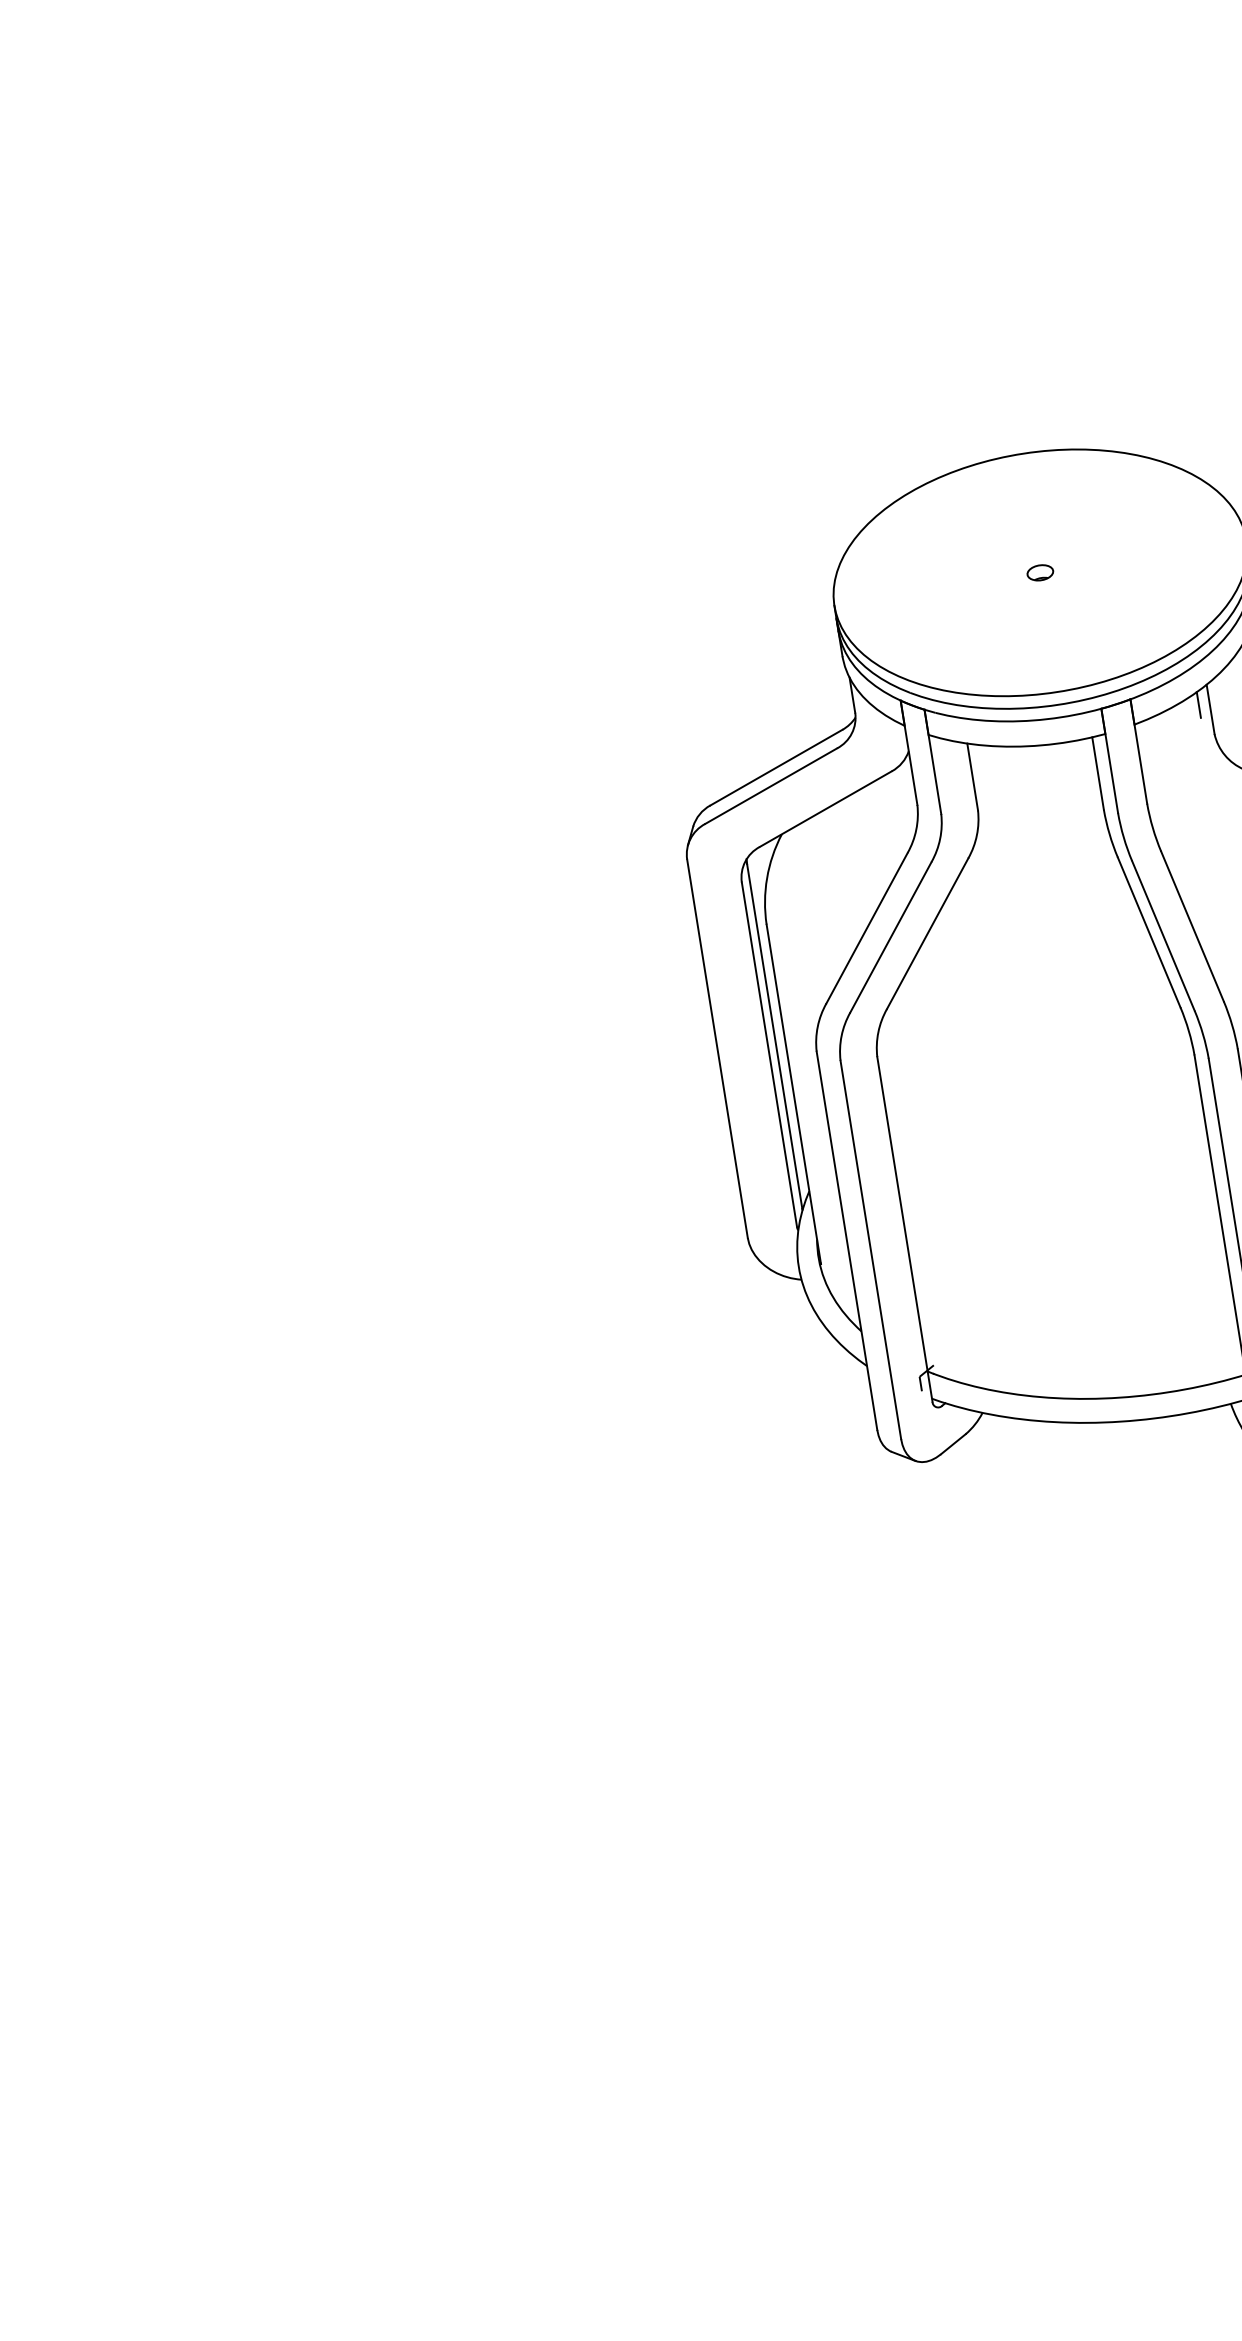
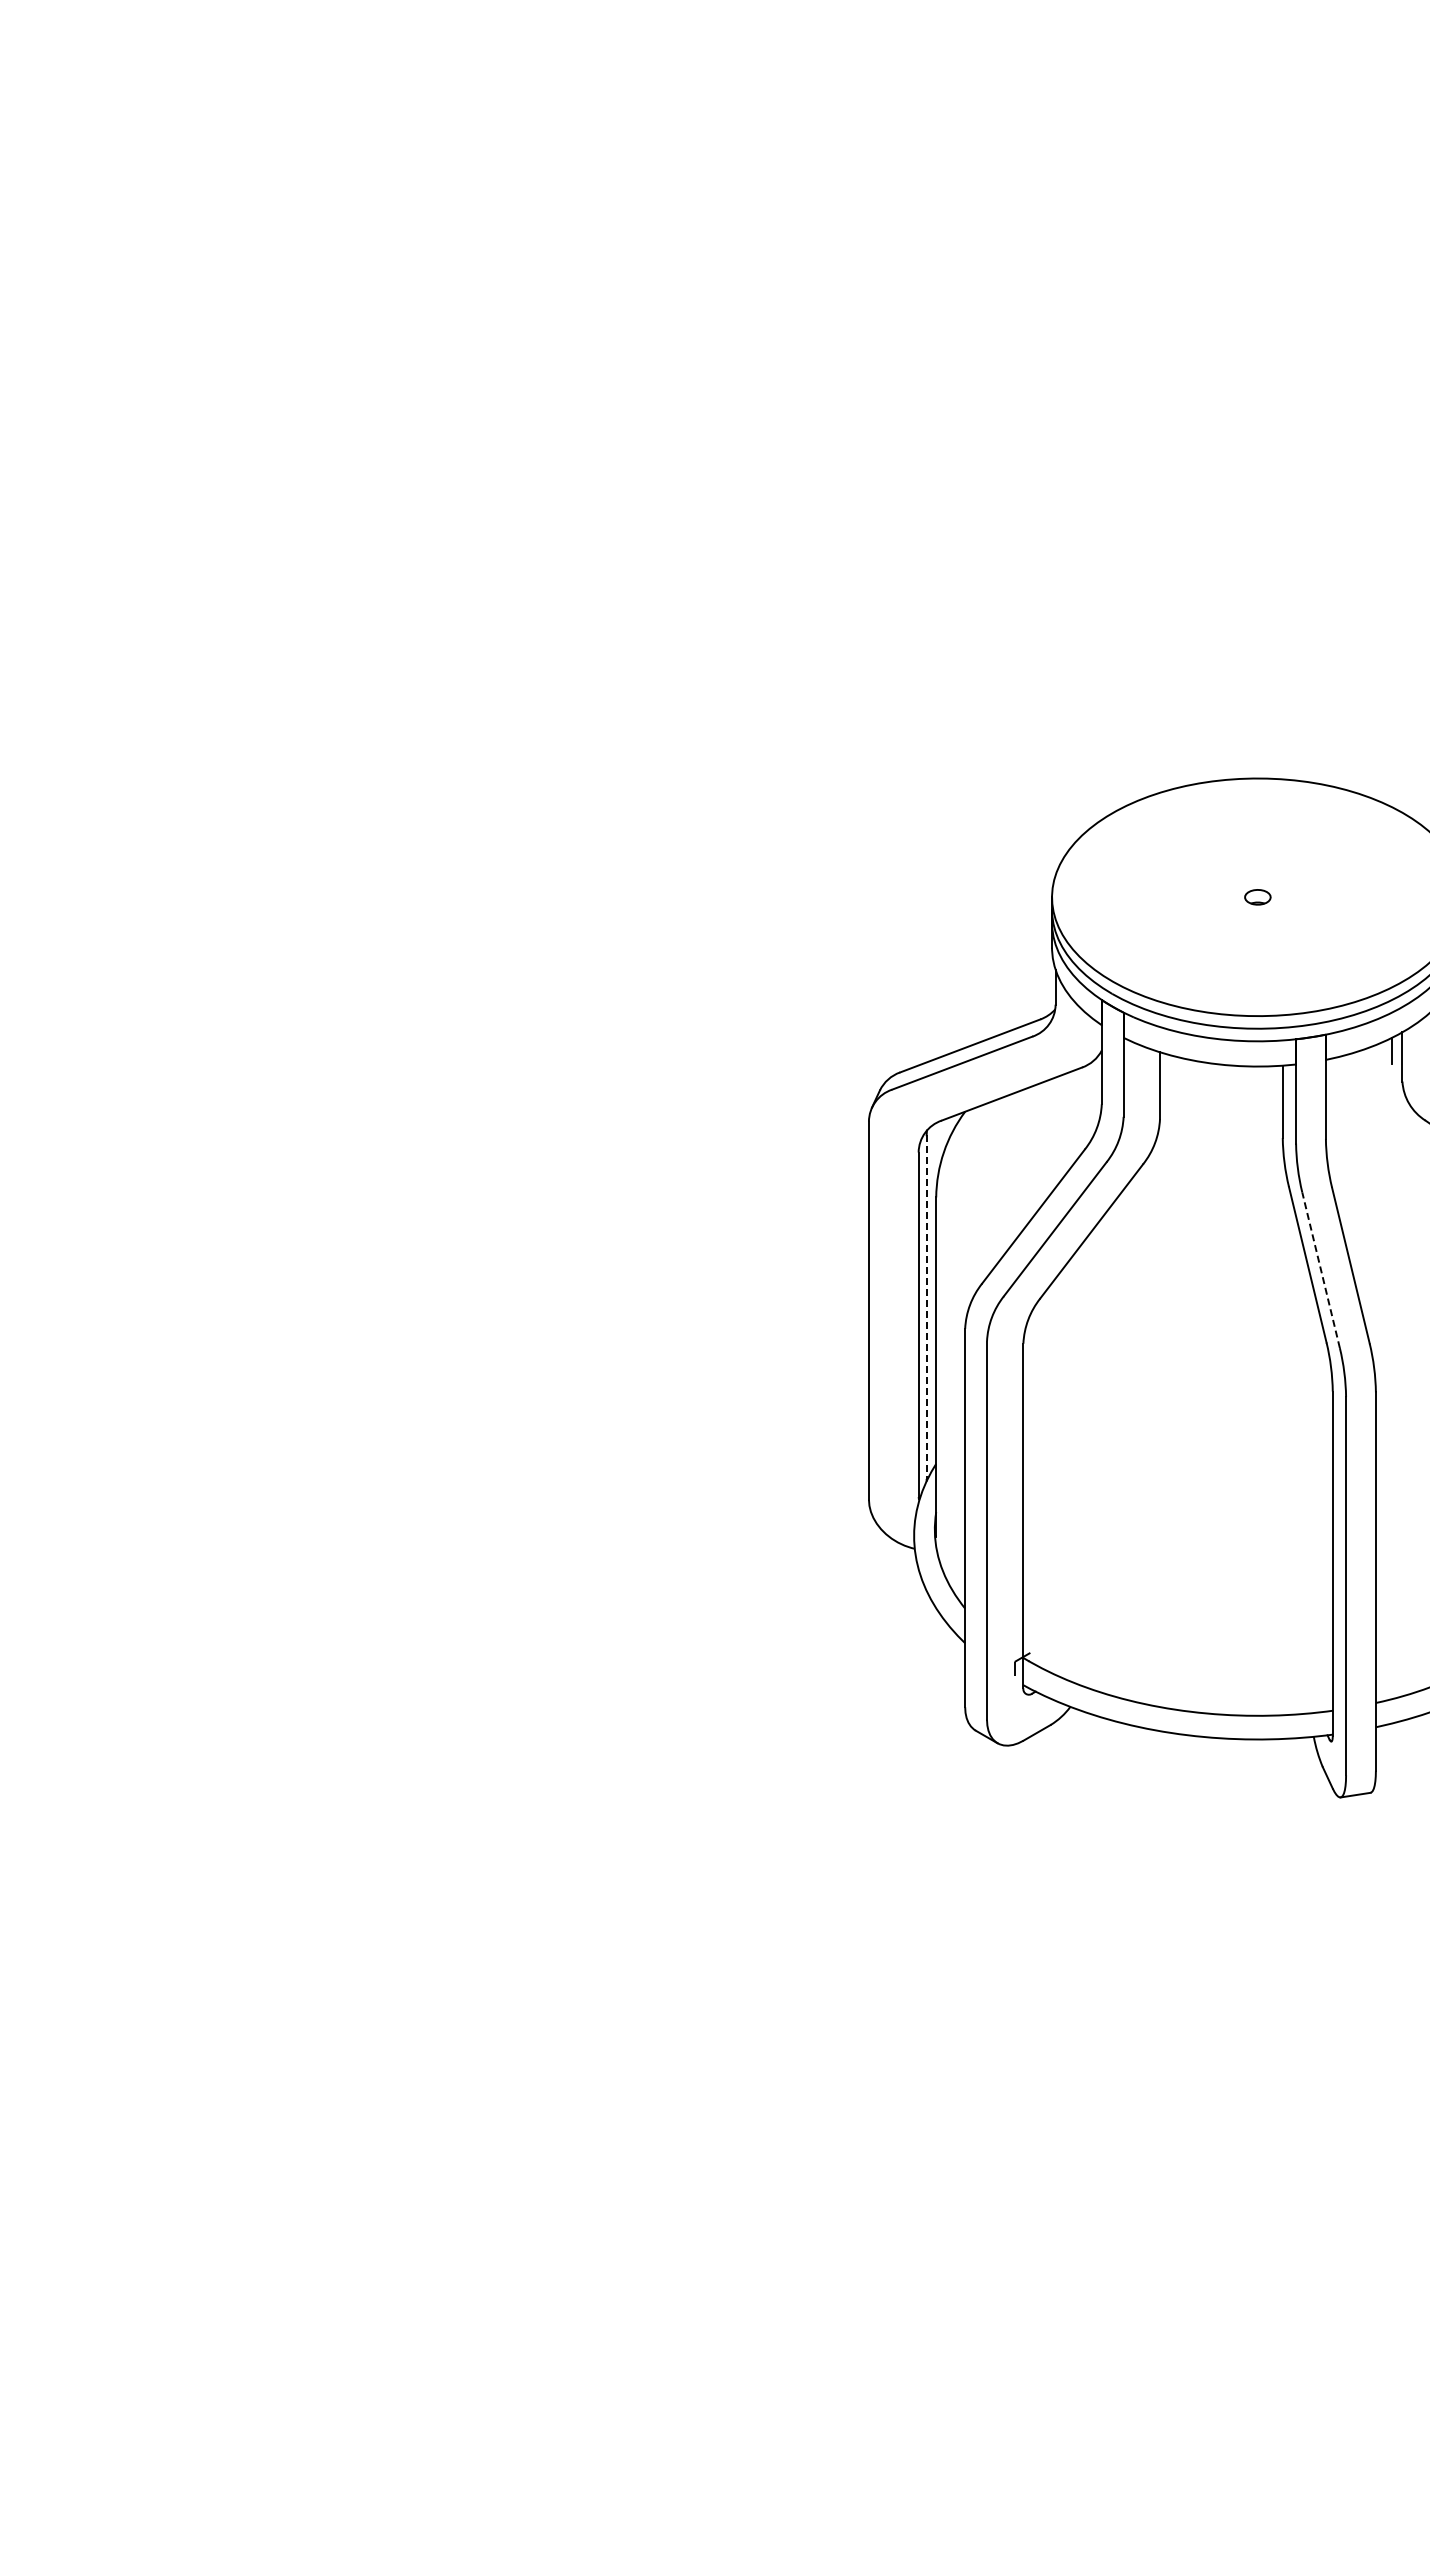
line: (1162, 935) -> (1320, 1269), solid -> dashed
line: (774, 1037) -> (926, 1308), solid -> dashed

